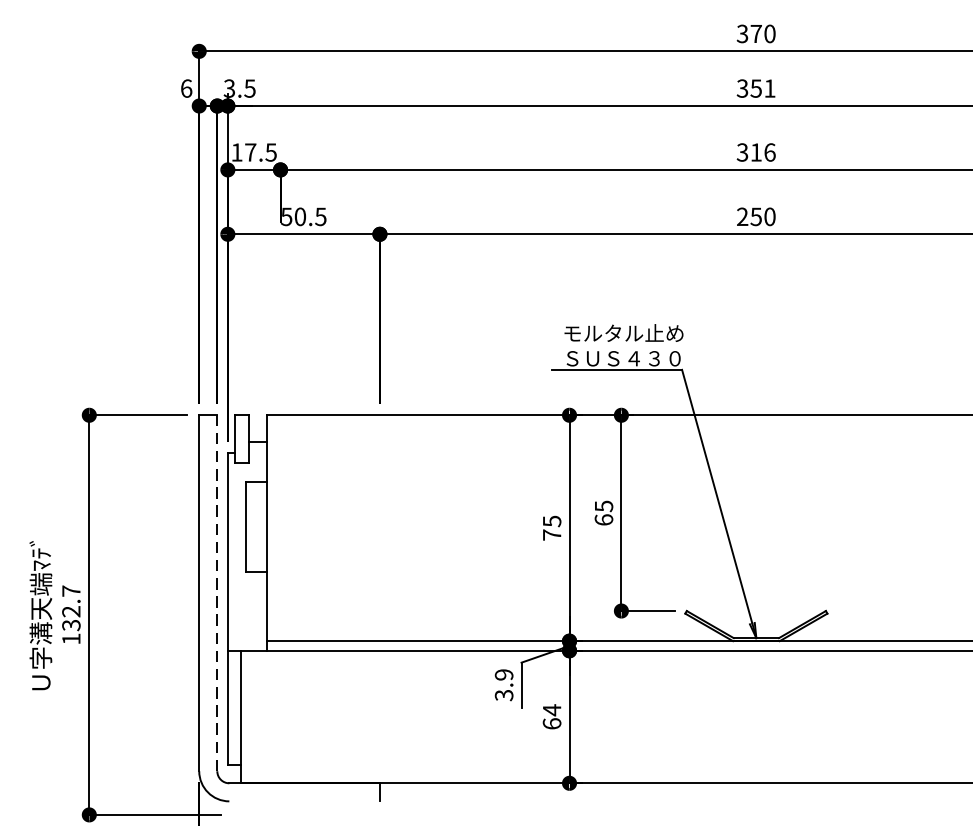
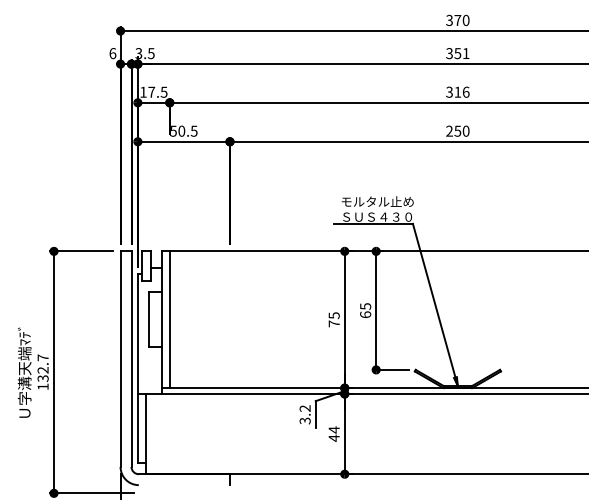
line: (280, 527) -> (169, 319), added
line: (217, 593) -> (131, 359), dashed -> solid
text: (504, 674) -> (305, 408), 3.9 -> 3.2
text: (550, 724) -> (333, 438), 64 -> 44

